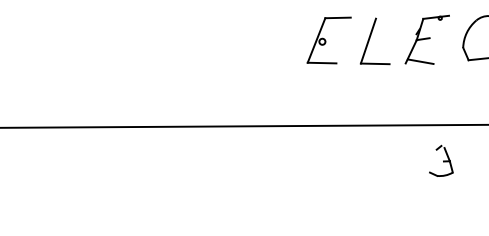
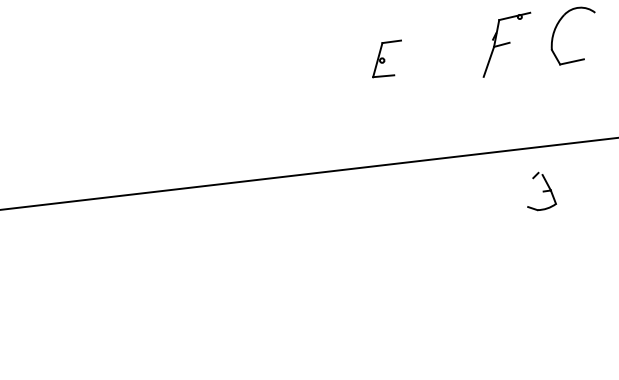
part: (328, 39) -> (386, 58), size x0.6
part: (369, 41) -> (436, 54), removed
line: (420, 61) -> (501, 72), removed

